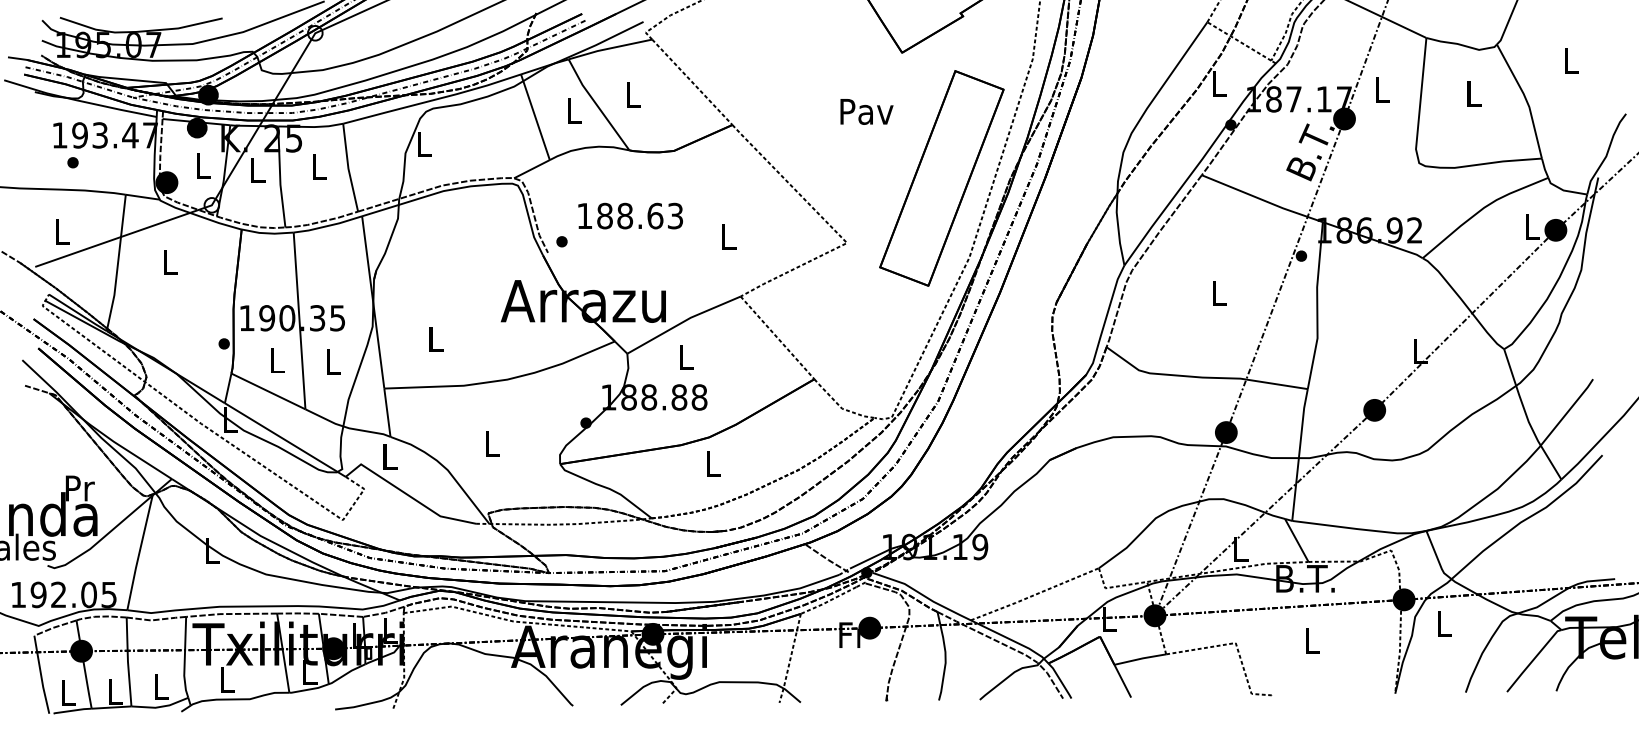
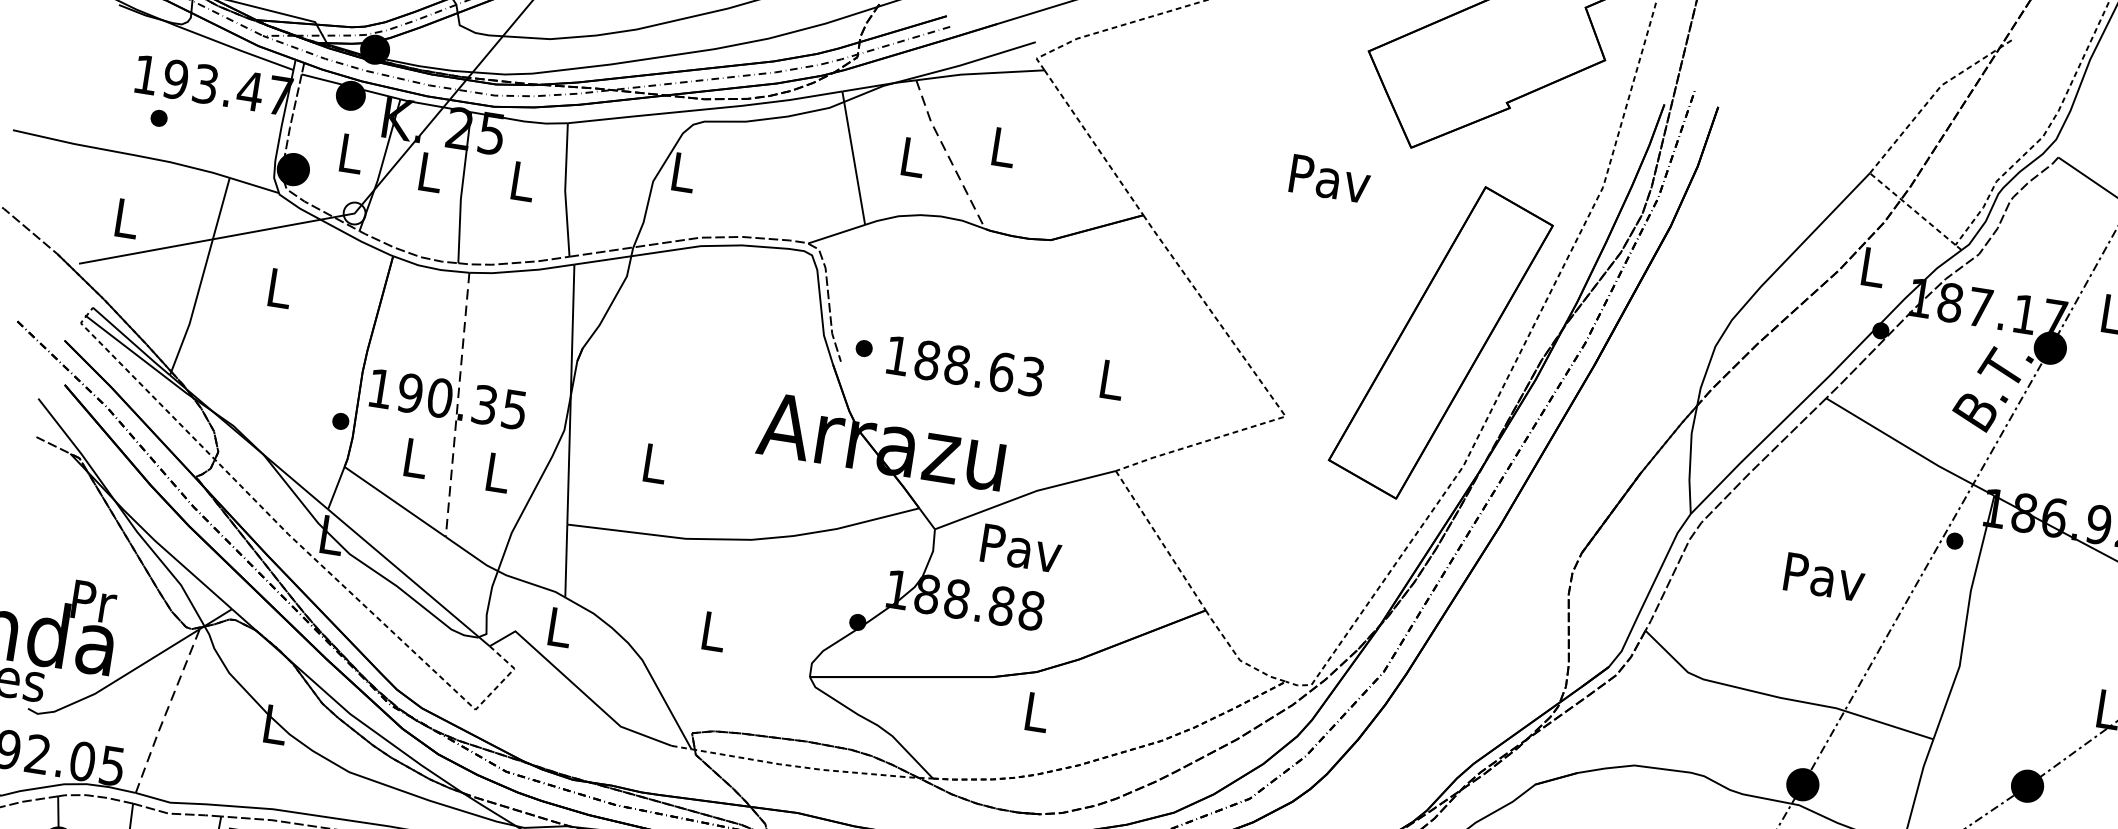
line: (597, 105) -> (948, 155), solid -> dashed
text: (866, 111) -> (1329, 178), moved
text: (630, 215) -> (965, 365), moved
text: (1218, 293) -> (1823, 577), L -> Pav
line: (299, 320) -> (457, 404), solid -> dashed
text: (686, 357) -> (1021, 548), L -> Pav
line: (139, 552) -> (167, 710), solid -> dashed

